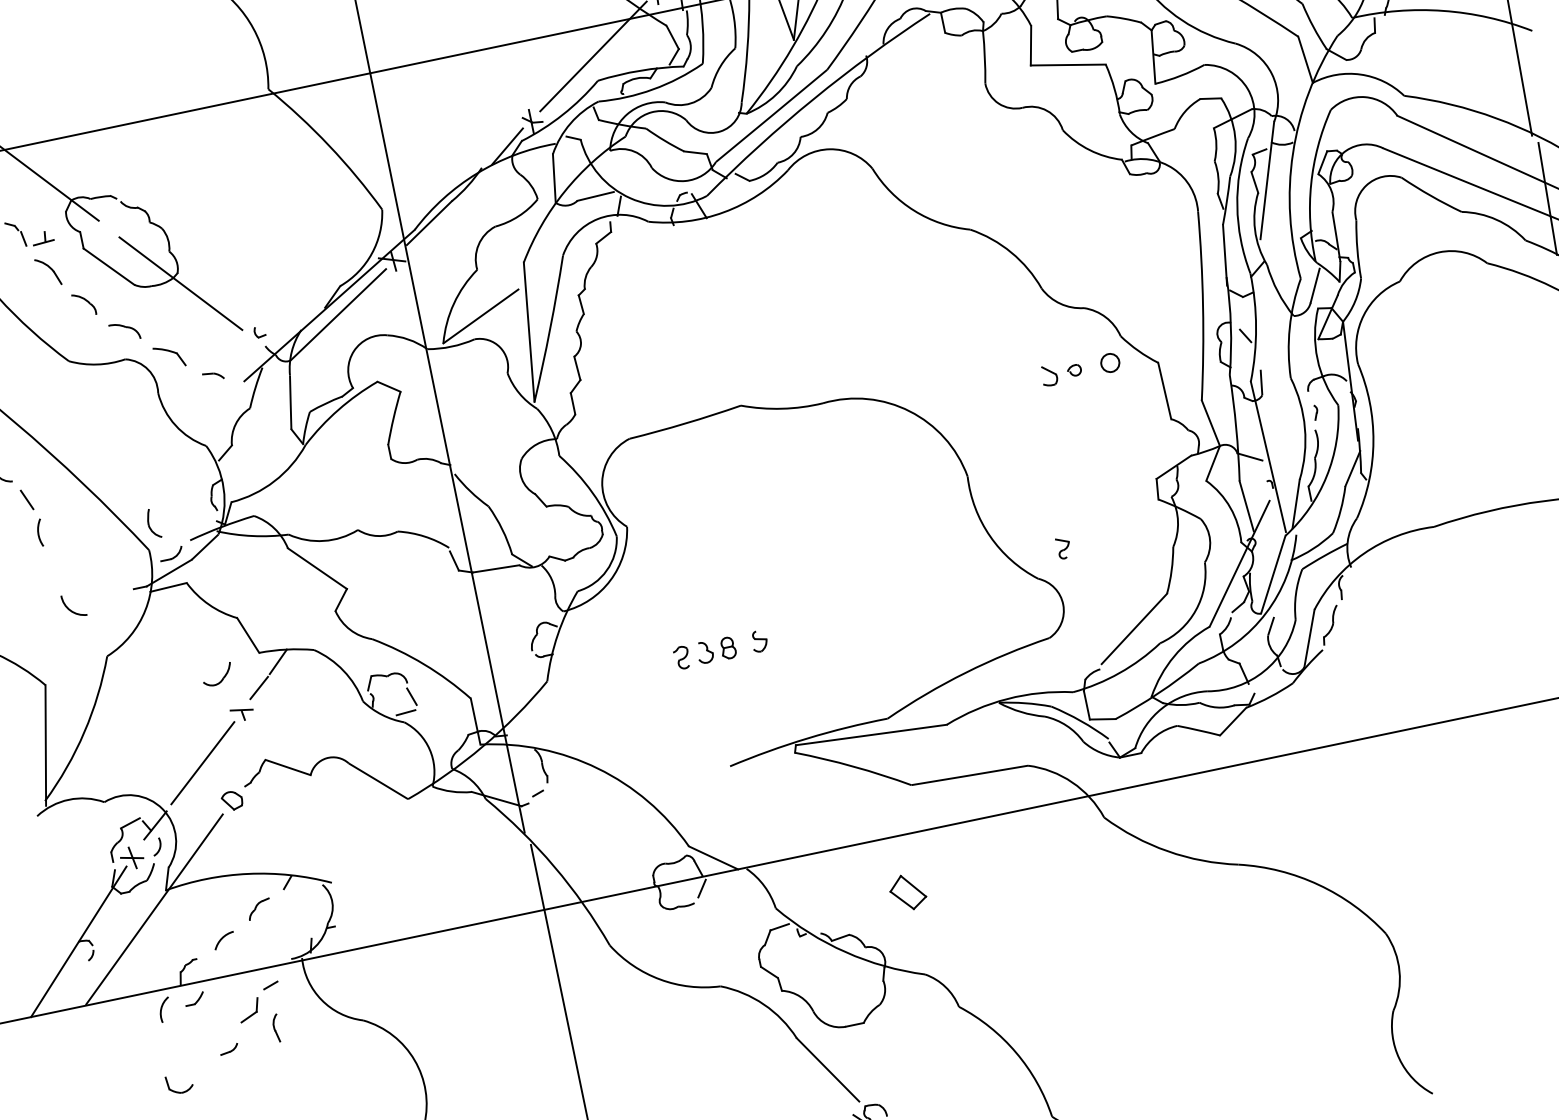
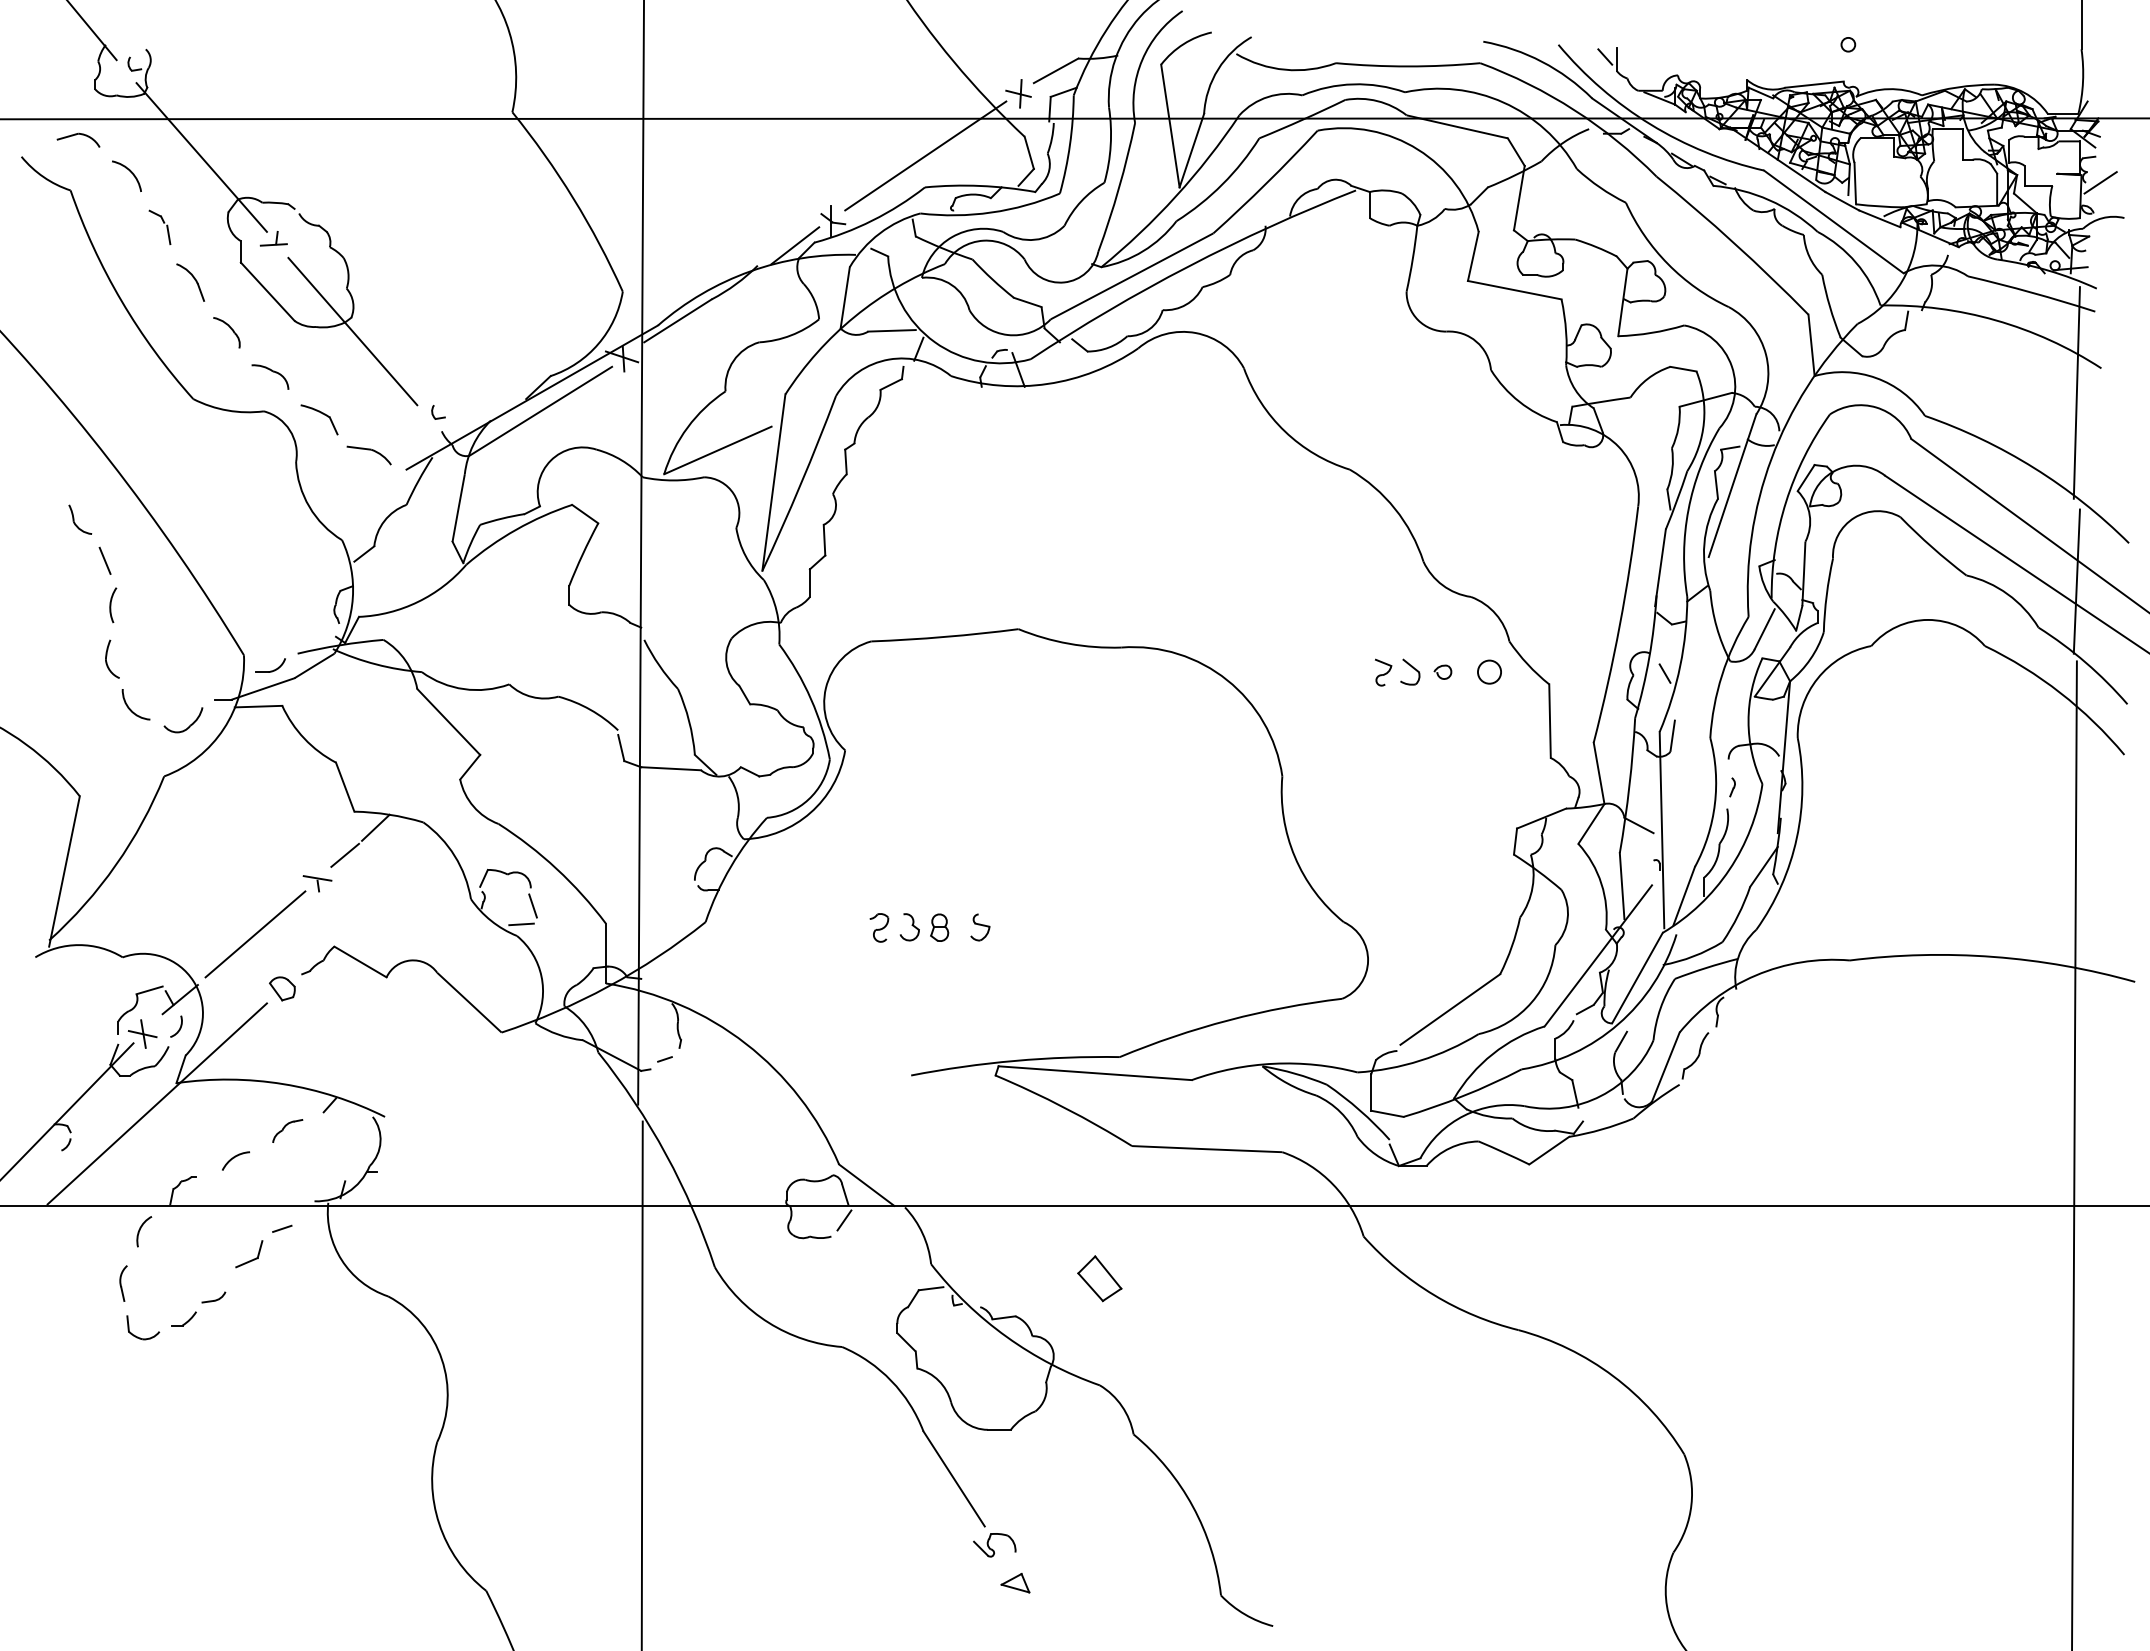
part: (42, 237) -> (273, 238), moved
part: (212, 376) -> (368, 455), size x1.67
part: (153, 523) -> (112, 658), moved
part: (1063, 548) -> (1383, 672), moved
part: (222, 677) -> (189, 725), moved
part: (194, 998) -> (183, 1318), moved
part: (276, 1028) -> (123, 1283), moved

